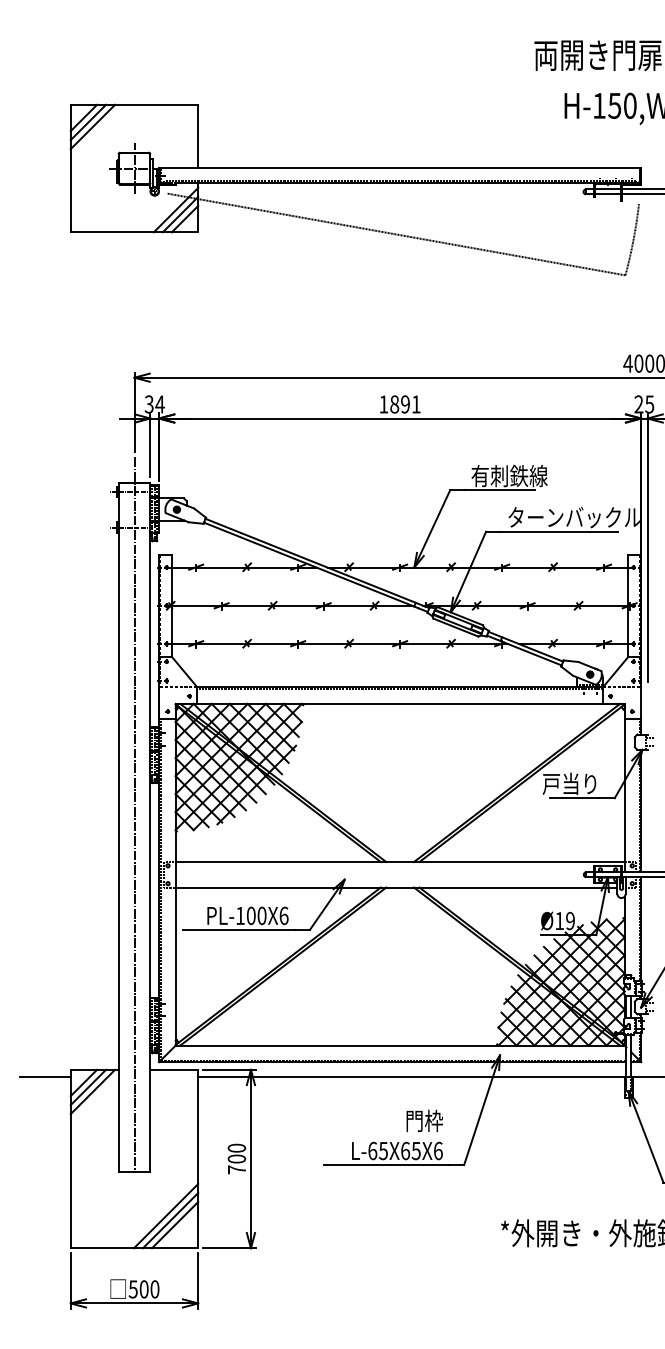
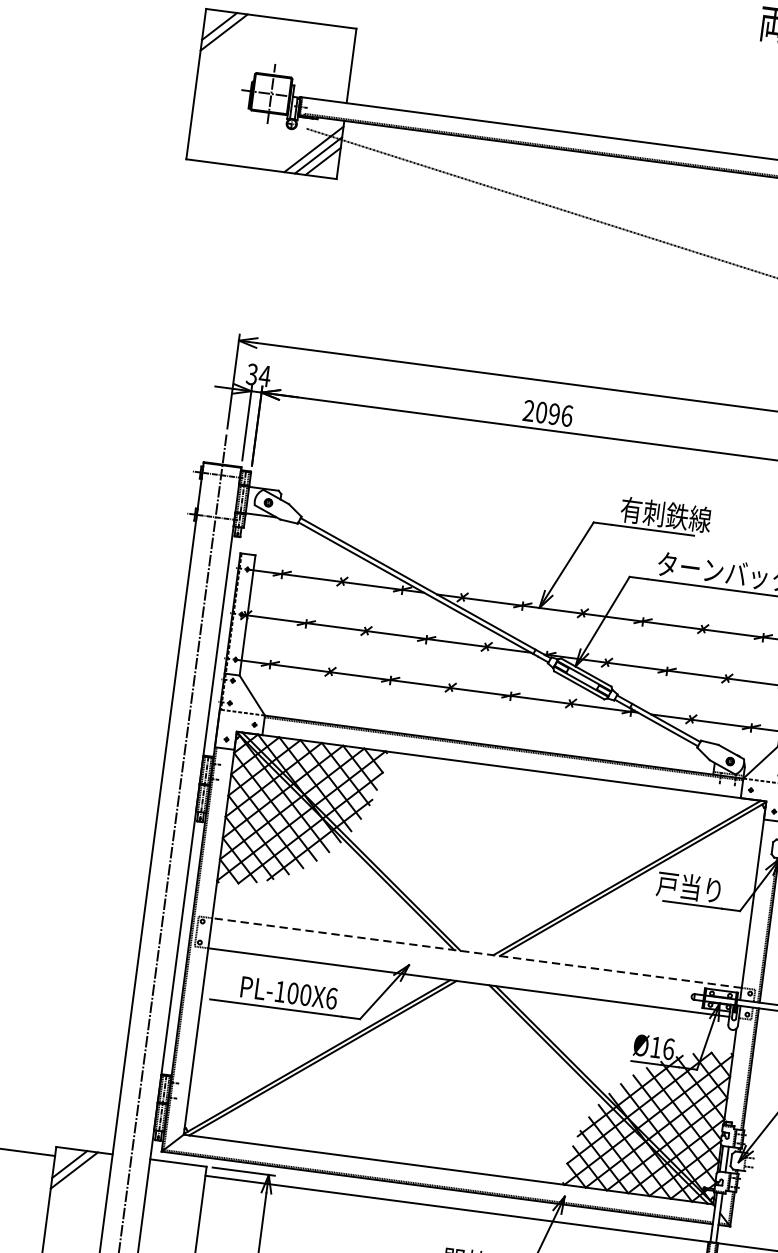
line: (92, 126) -> (228, 37), removed
text: (399, 404) -> (547, 413), 1891 -> 2096
line: (399, 862) -> (476, 953), solid -> dashed
text: (570, 920) -> (668, 1048), Ø19 -> Ø16
line: (92, 1091) -> (78, 1175), removed

